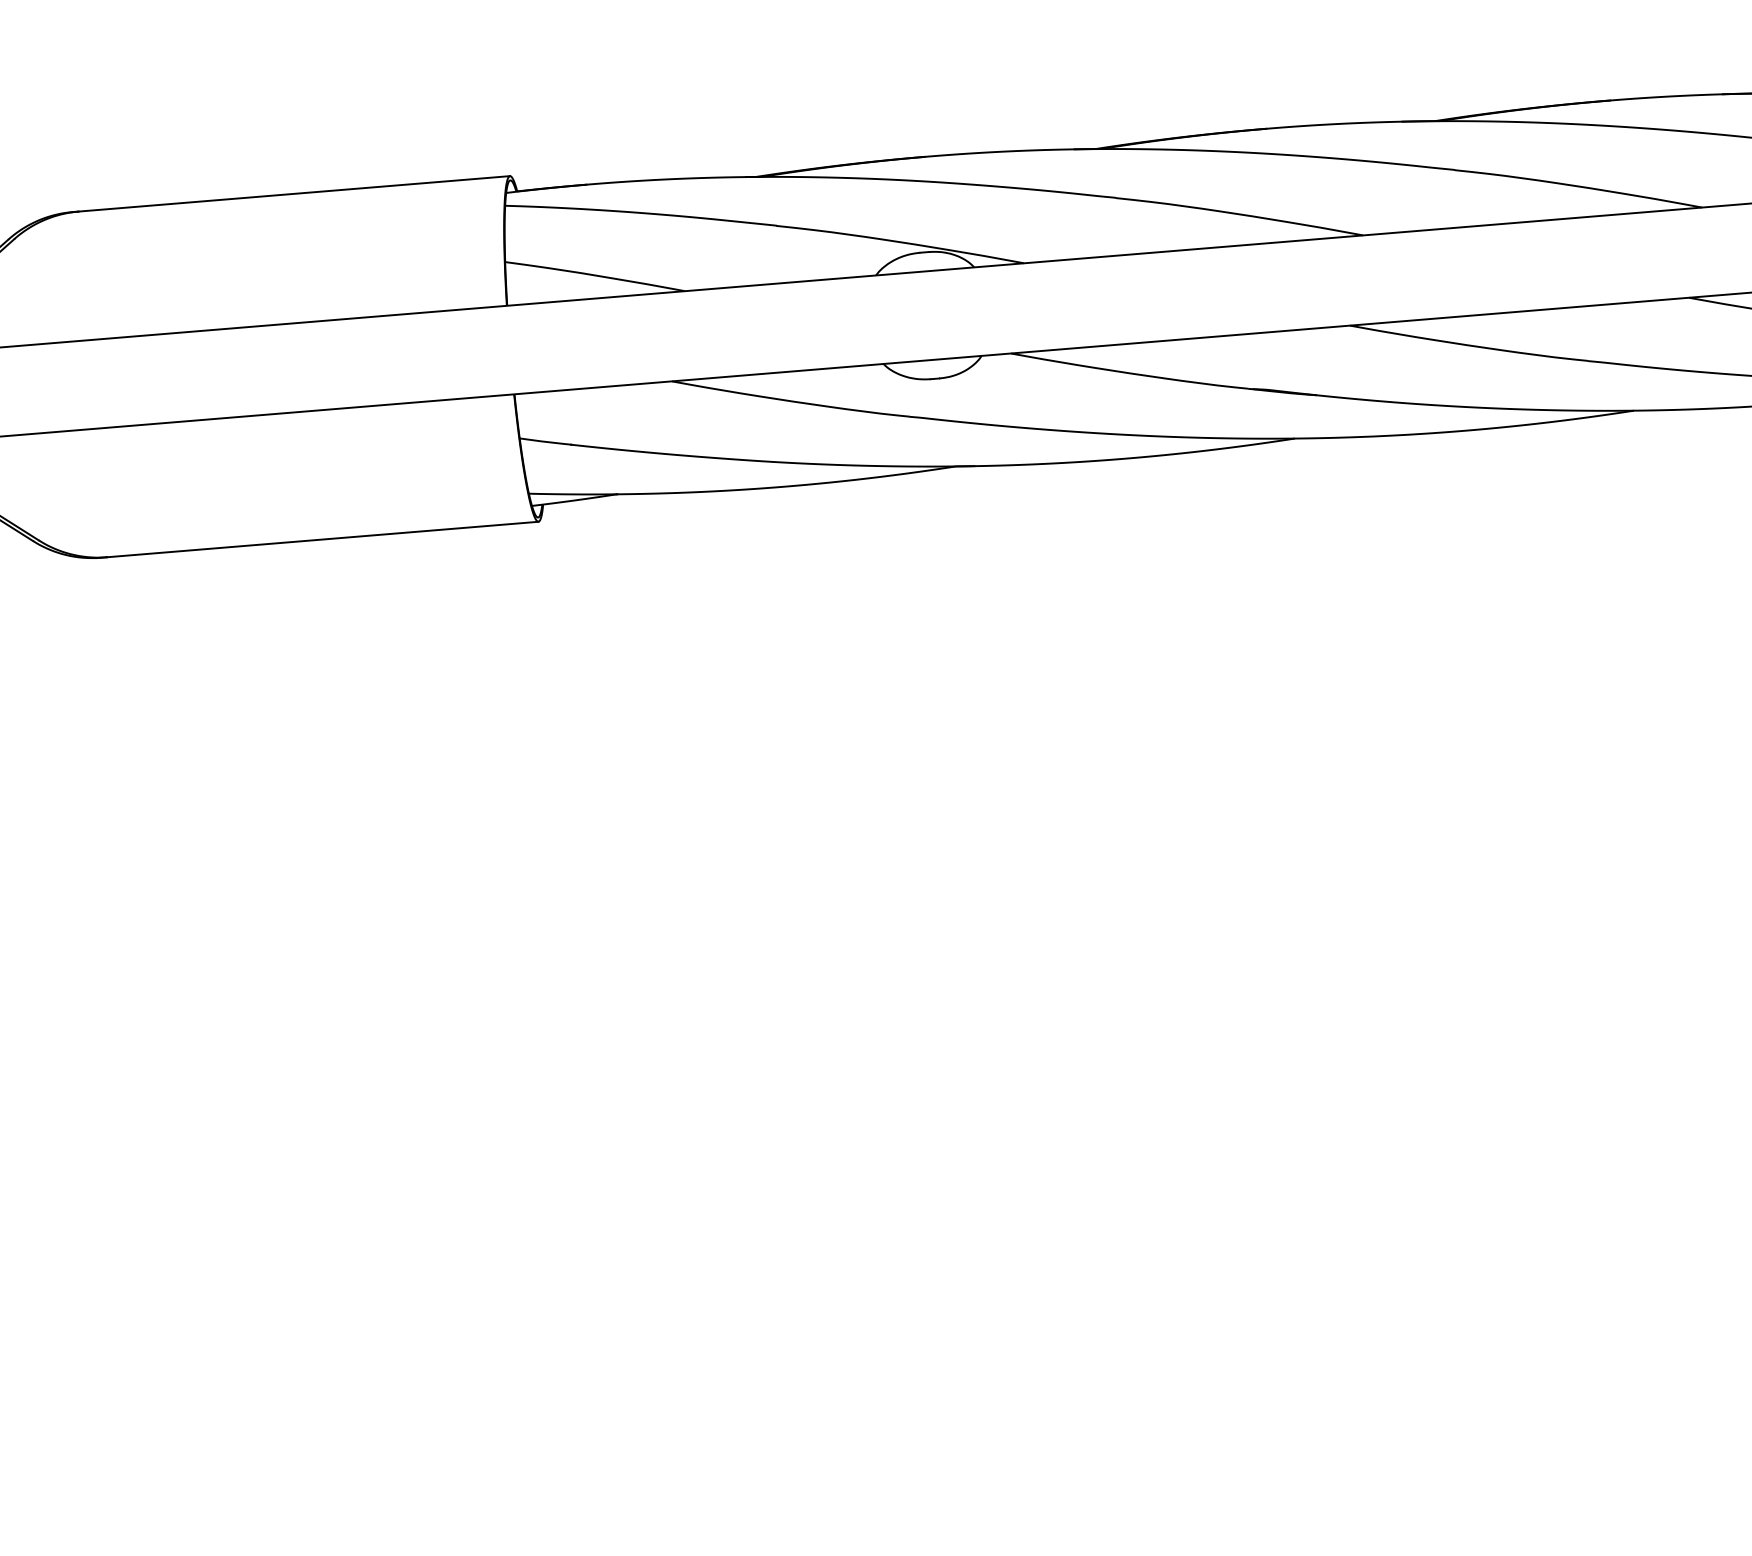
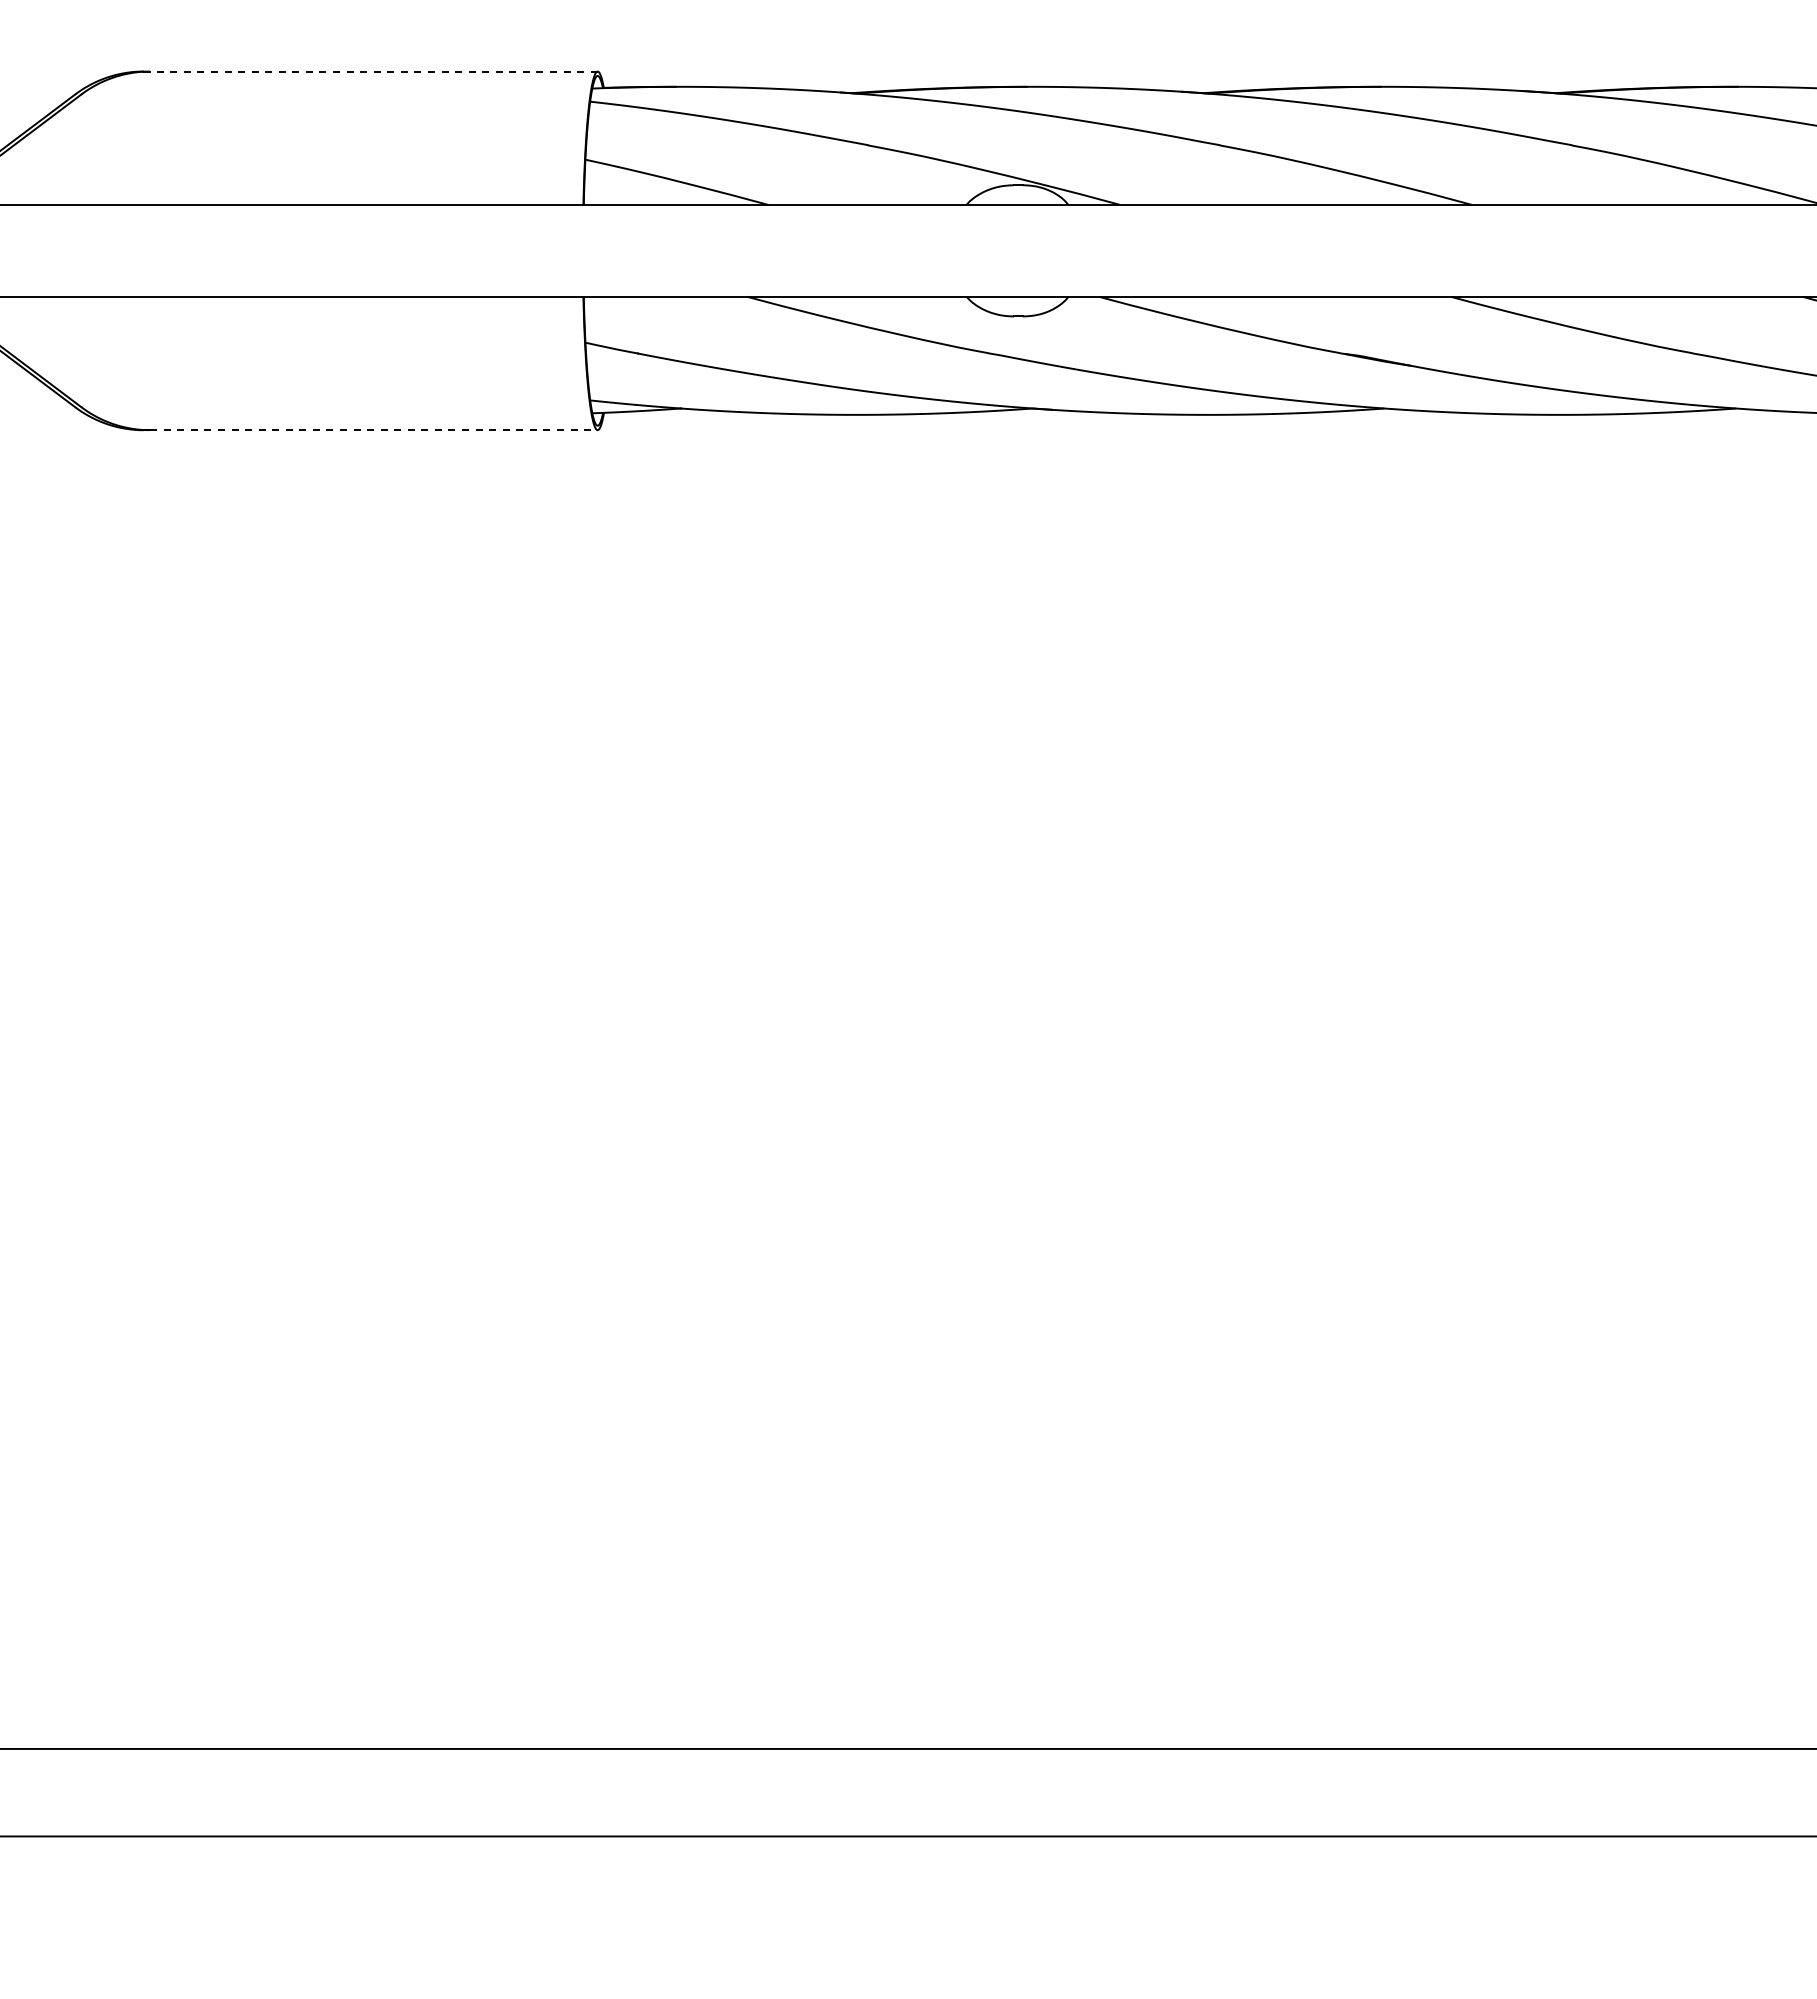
line: (293, 193) -> (373, 71), solid -> dashed
line: (322, 539) -> (373, 430), solid -> dashed

